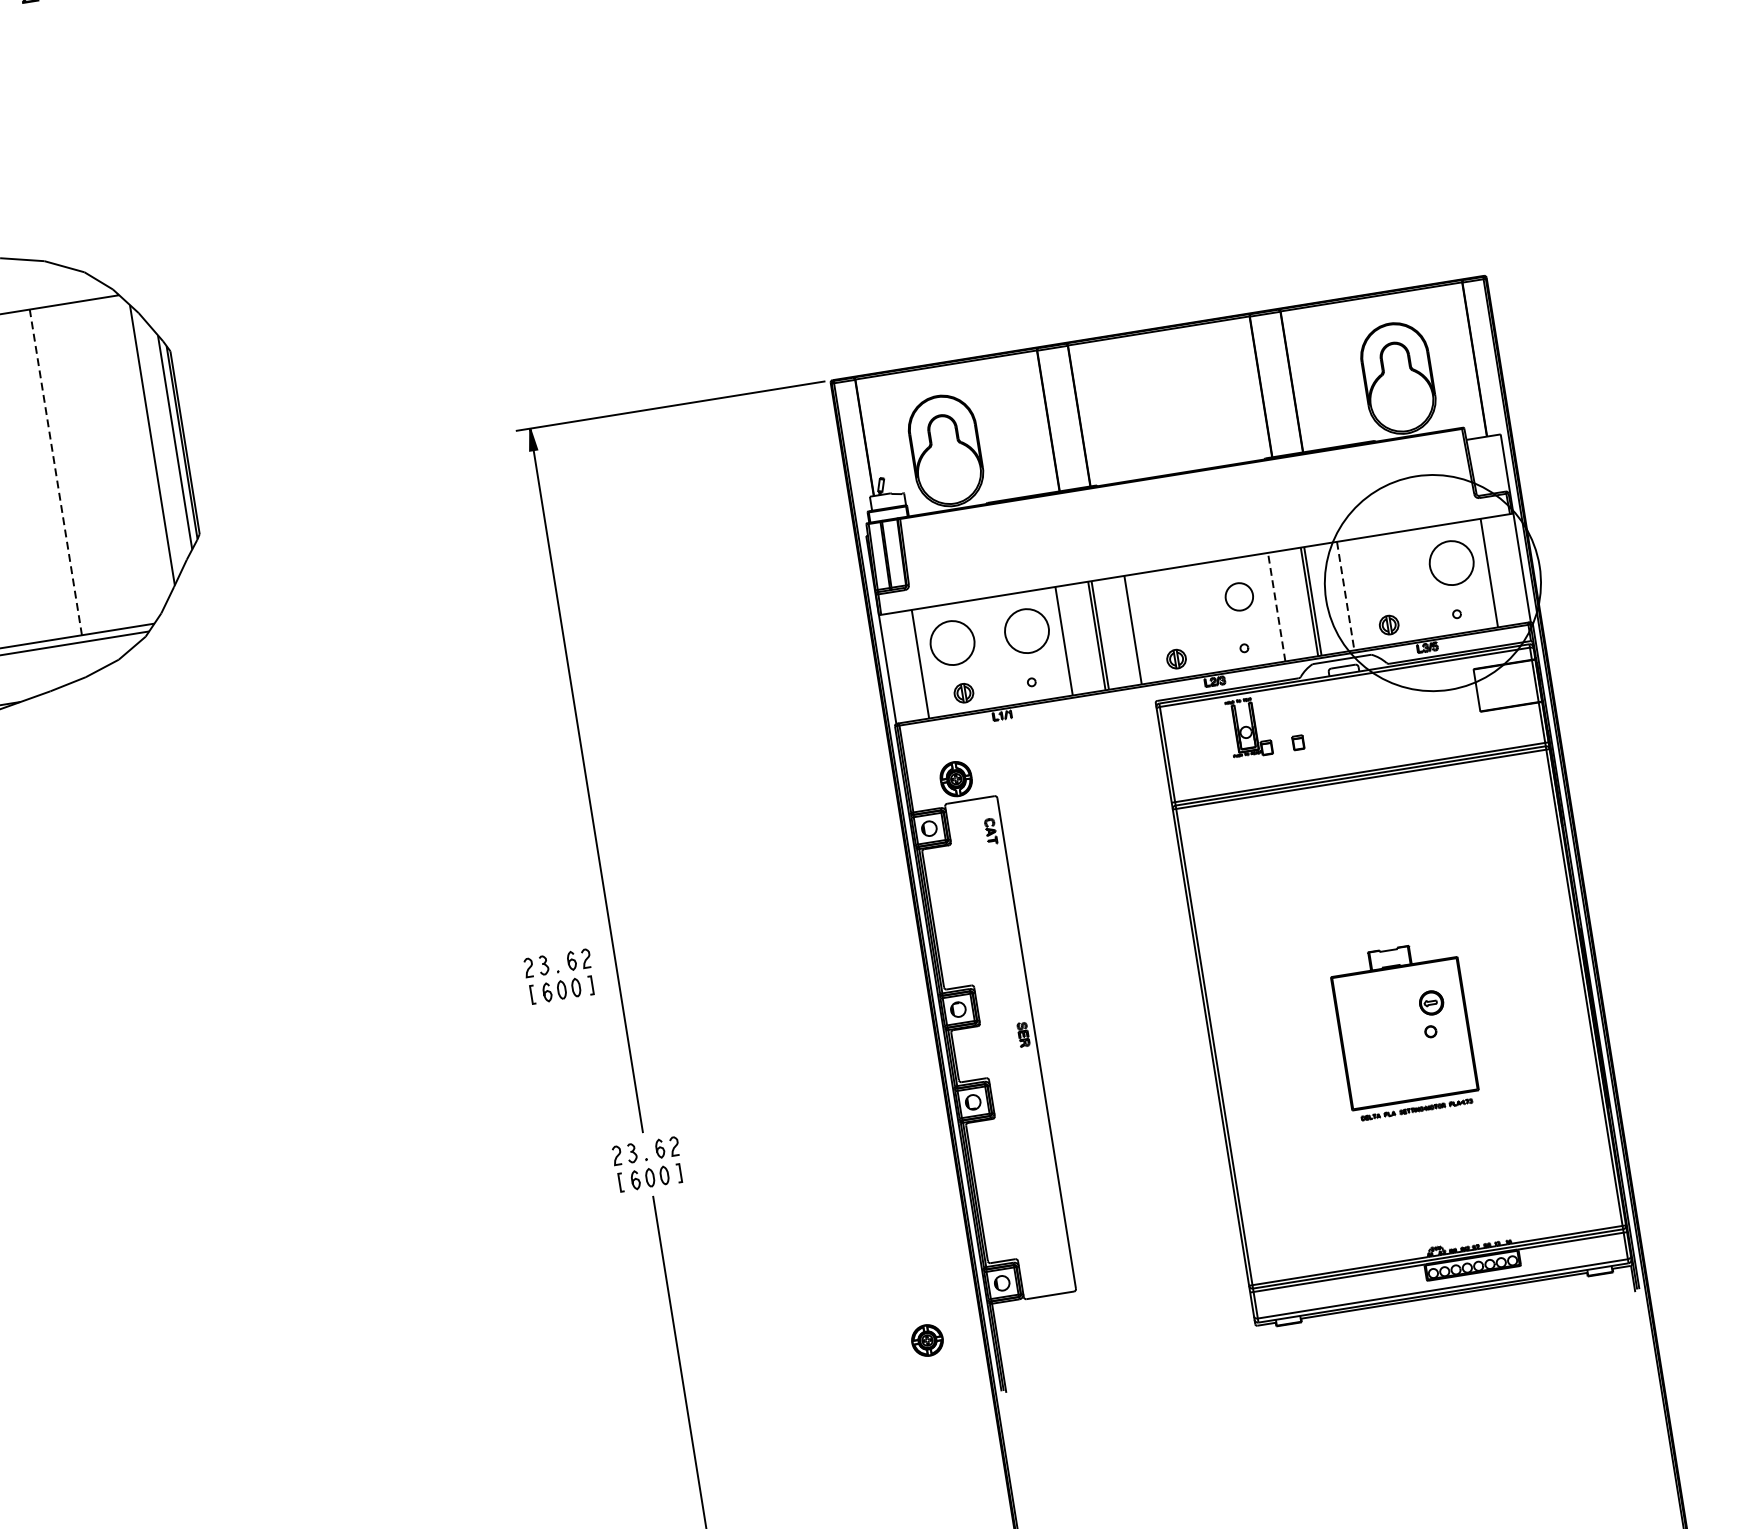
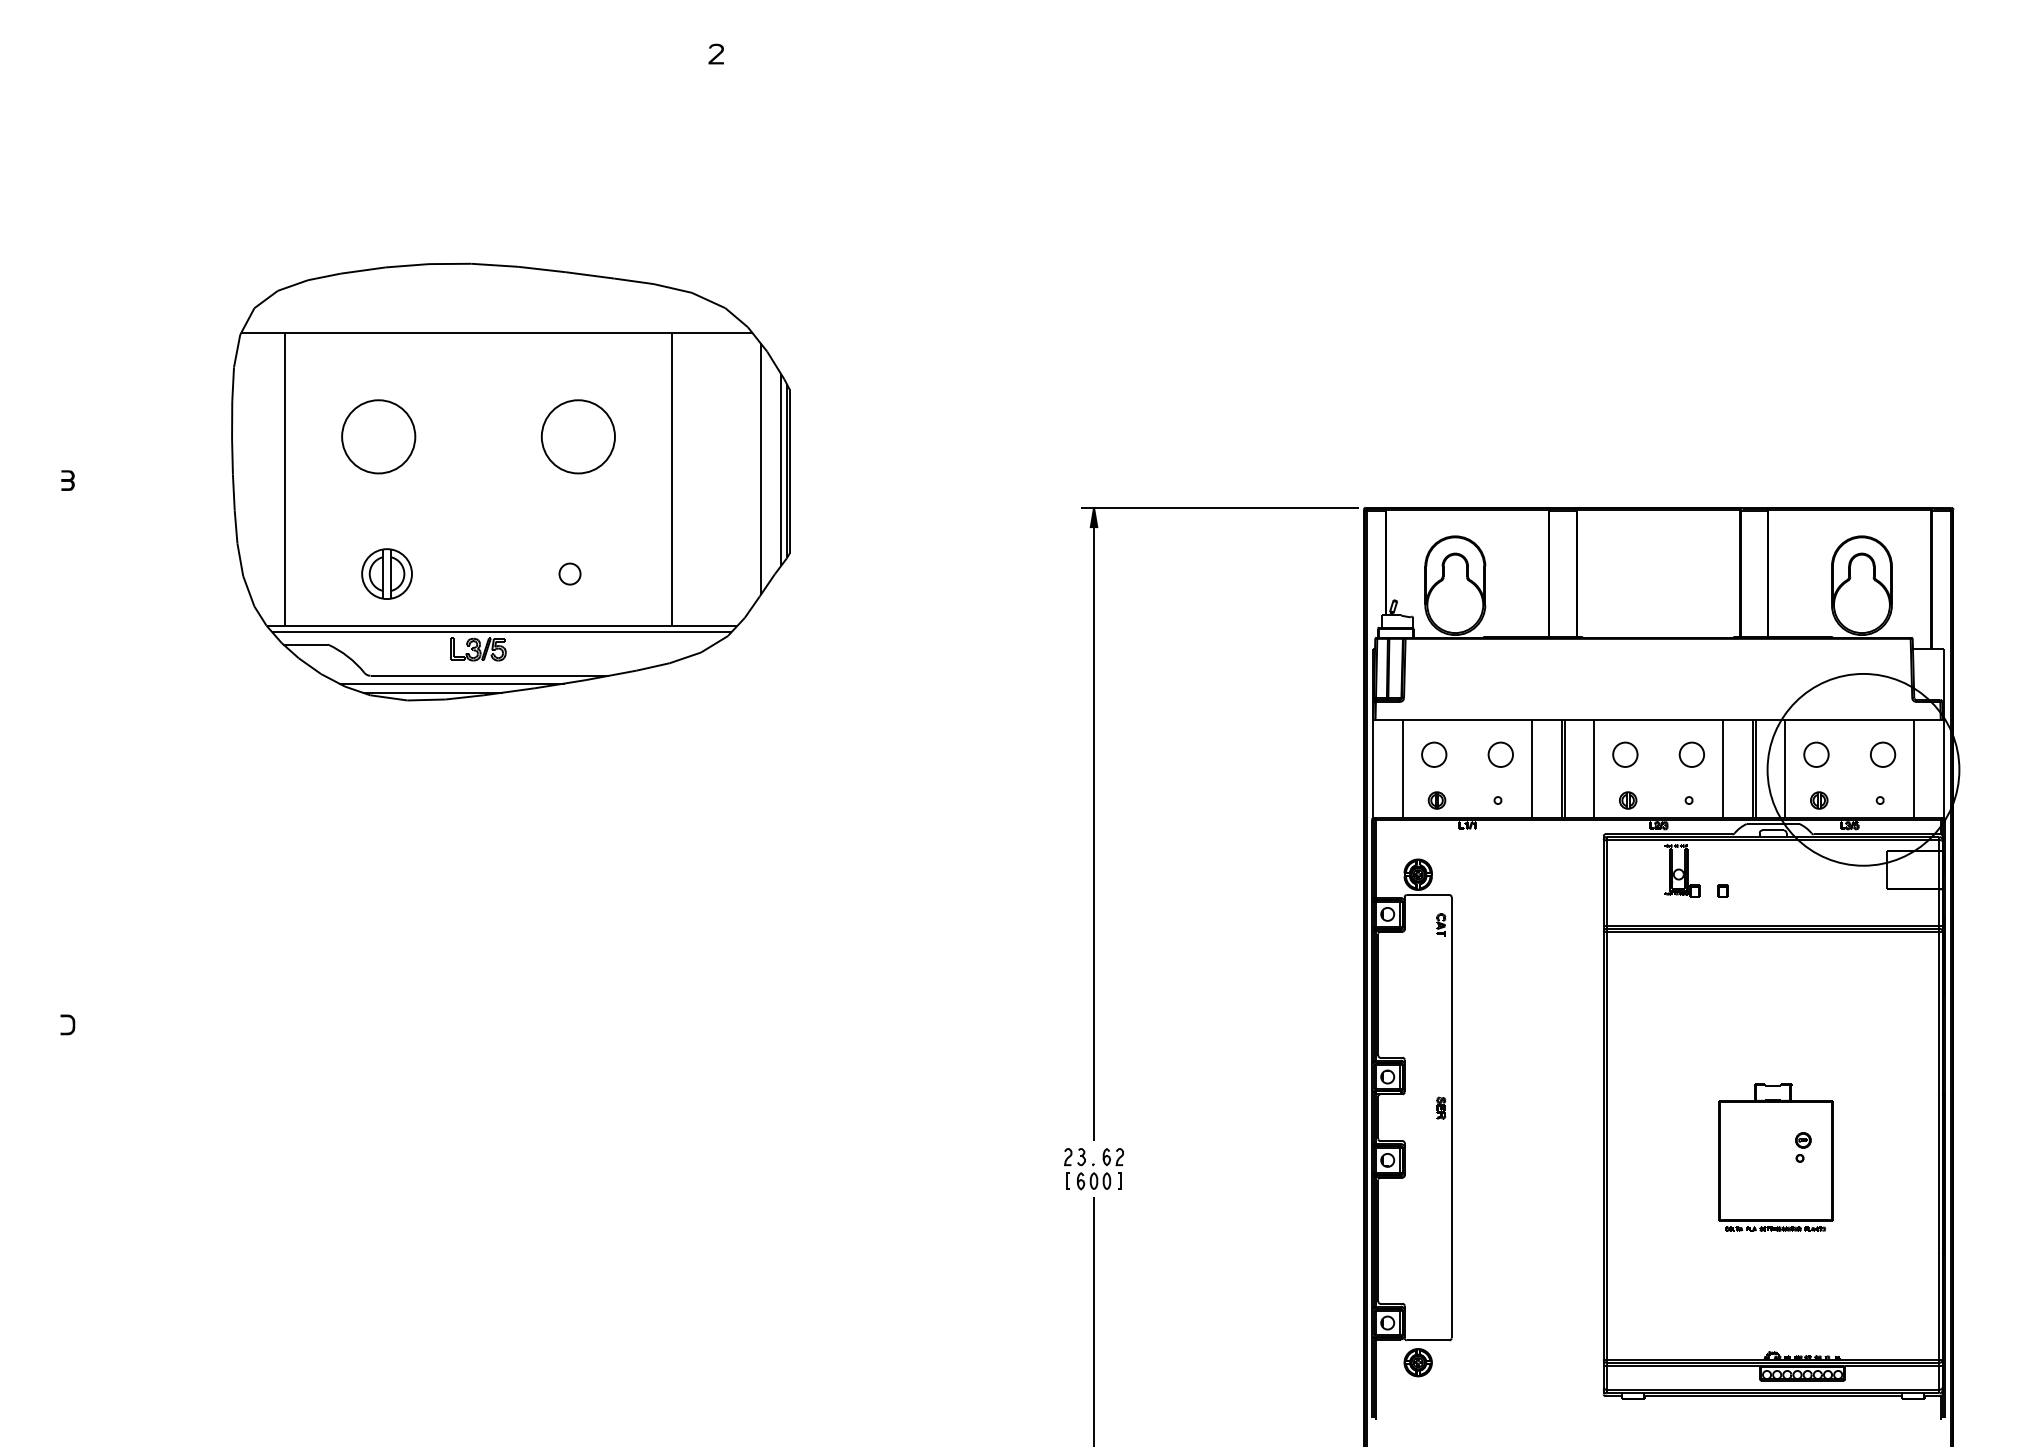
line: (56, 472) -> (672, 479), dashed -> solid
part: (1452, 562) -> (1883, 754), size x0.62
part: (1377, 574) -> (1816, 754), added
line: (1346, 596) -> (1785, 769), dashed -> solid
line: (1277, 607) -> (1723, 769), dashed -> solid
part: (1165, 608) -> (1625, 754), added
part: (1026, 630) -> (1500, 754), size x0.62
part: (952, 642) -> (1434, 754), size x0.62
part: (559, 977) -> (1042, 992), removed
part: (1433, 1013) -> (1803, 1147), size x0.71
part: (926, 1340) -> (1417, 1362), moved

